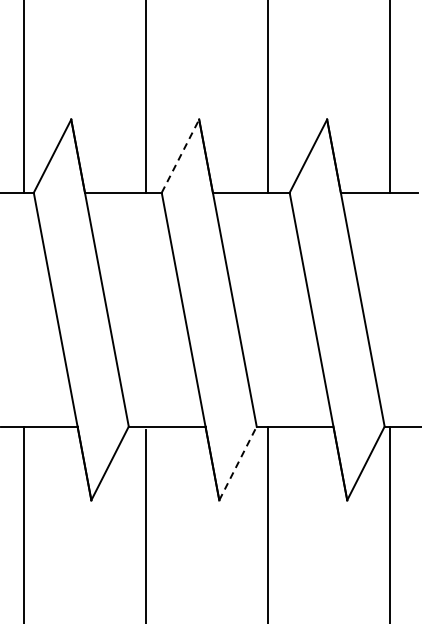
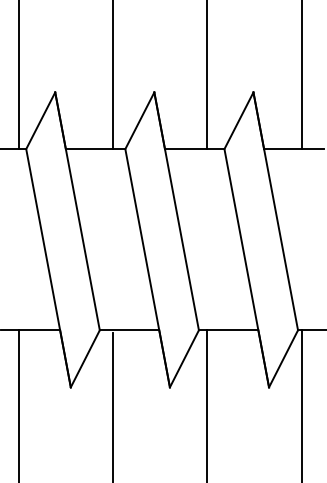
line: (180, 155) -> (139, 120), dashed -> solid
line: (238, 463) -> (184, 358), dashed -> solid

